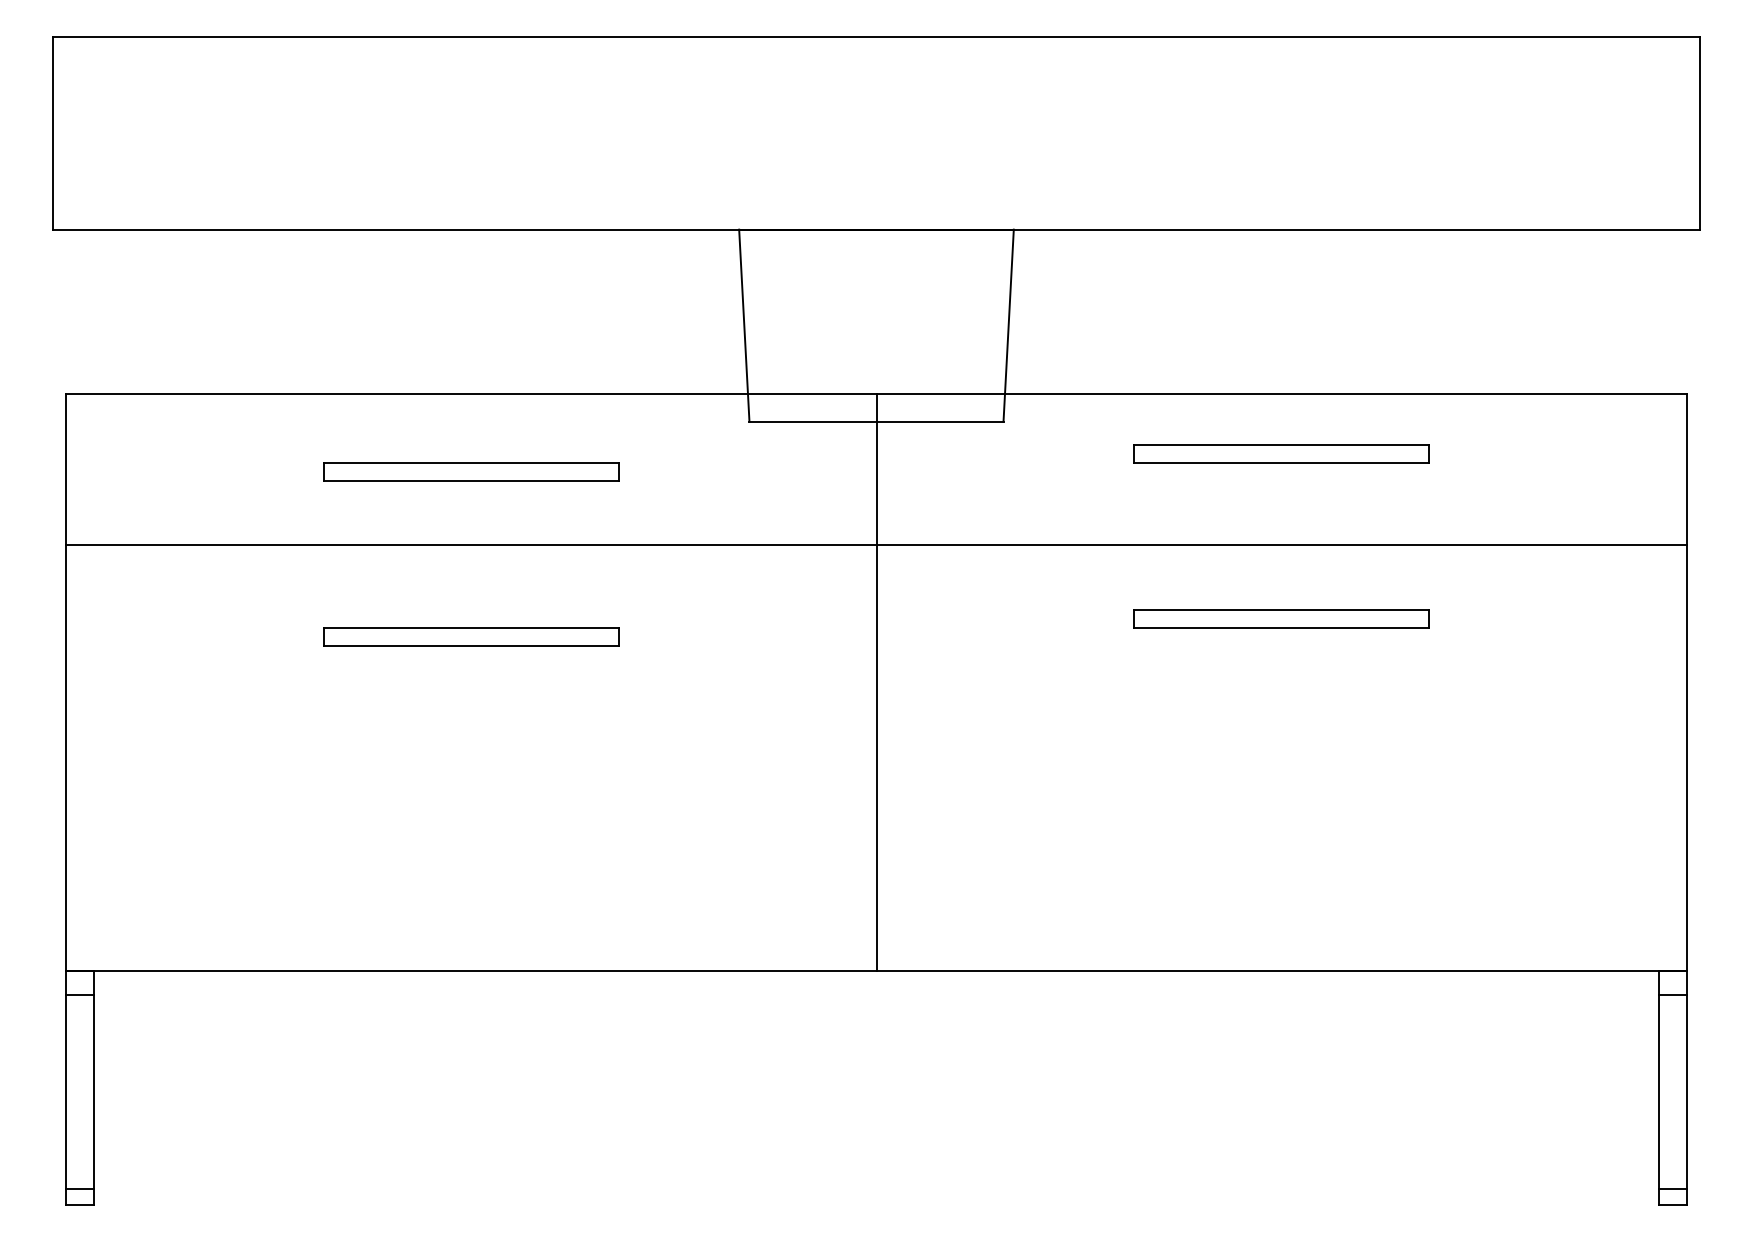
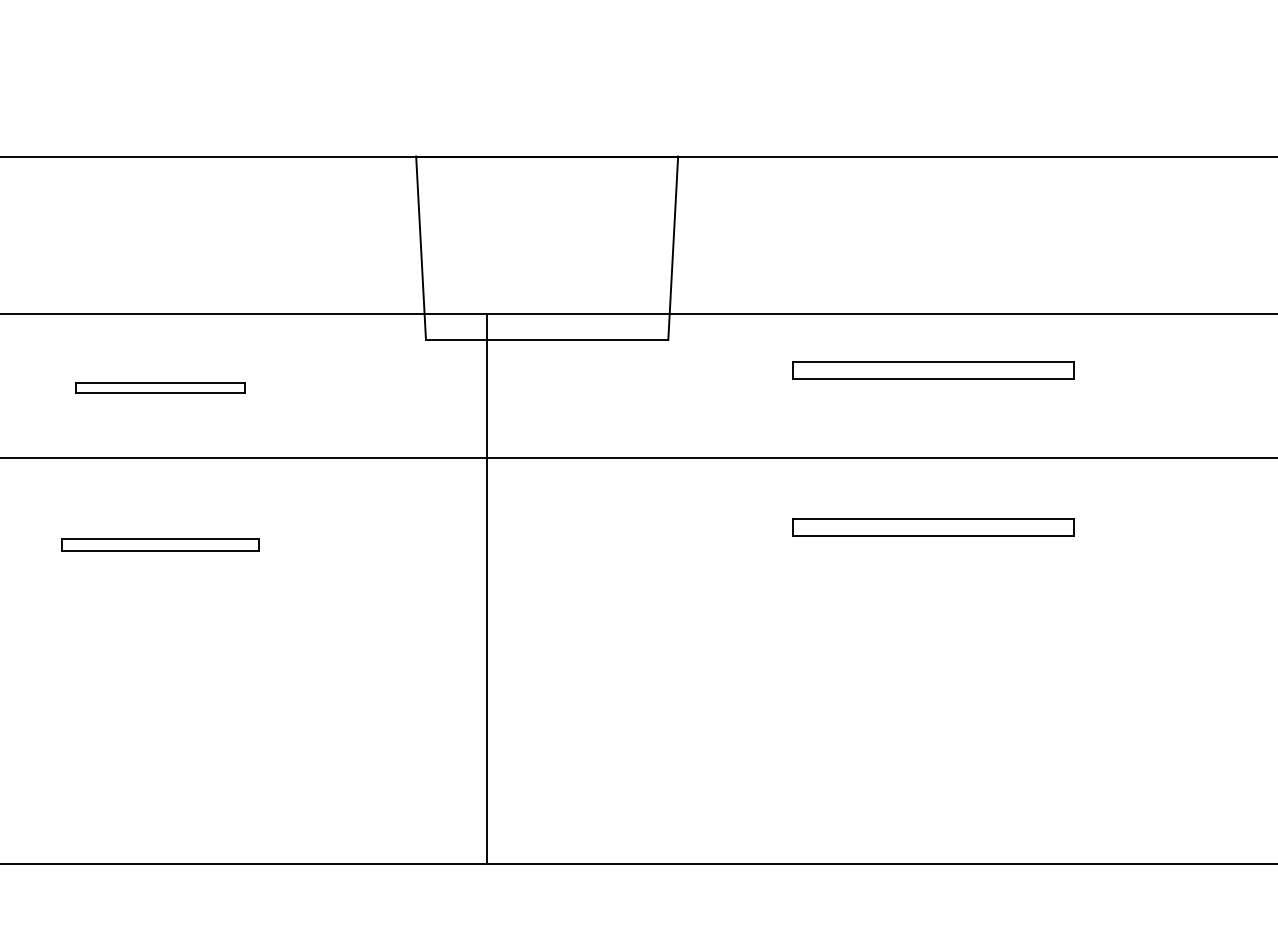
part: (471, 471) -> (160, 387), size x0.6
part: (471, 636) -> (160, 544), size x0.7
line: (876, 682) -> (487, 588), moved

